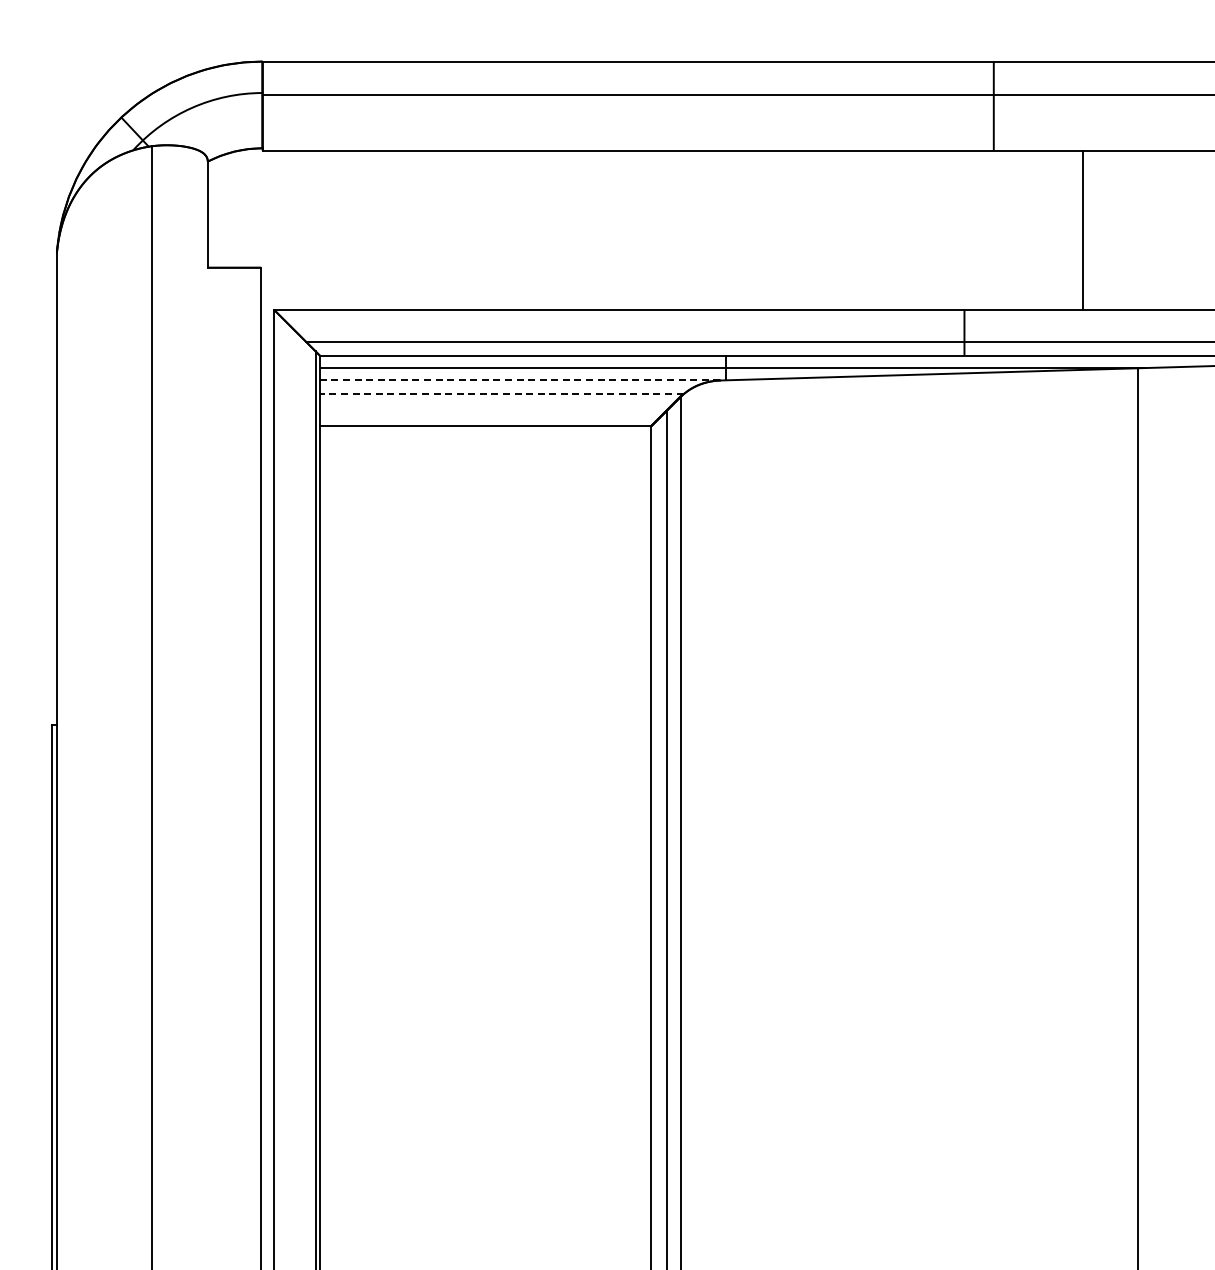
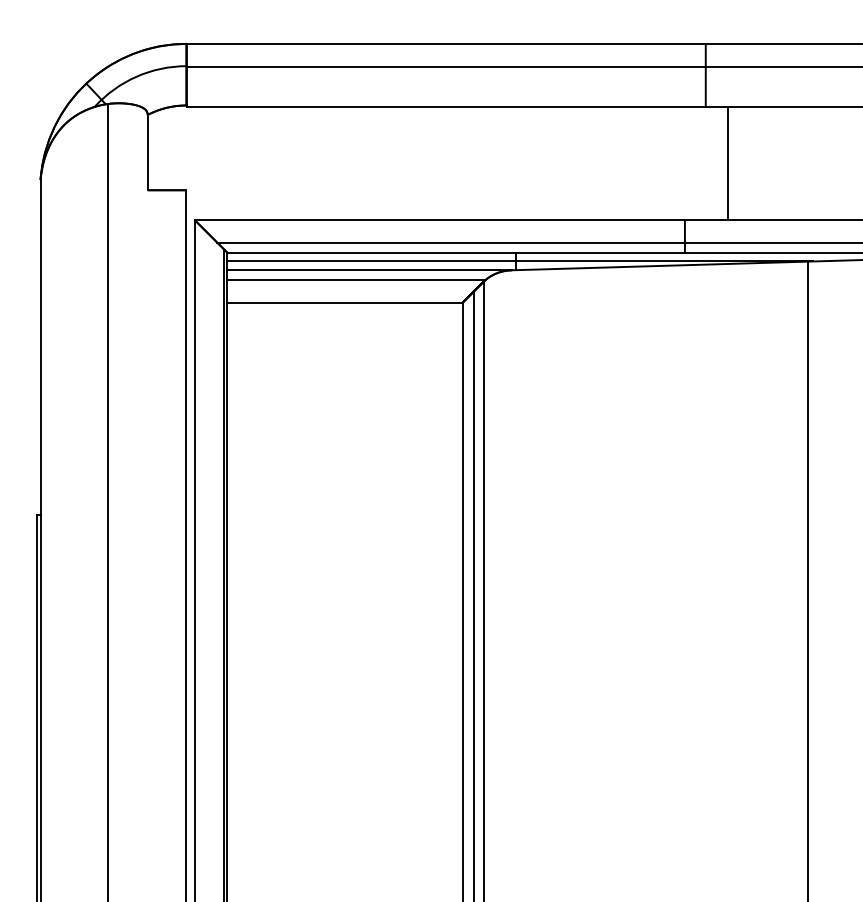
line: (1083, 229) -> (728, 163), moved
line: (520, 380) -> (369, 270), dashed -> solid
line: (501, 394) -> (356, 280), dashed -> solid

